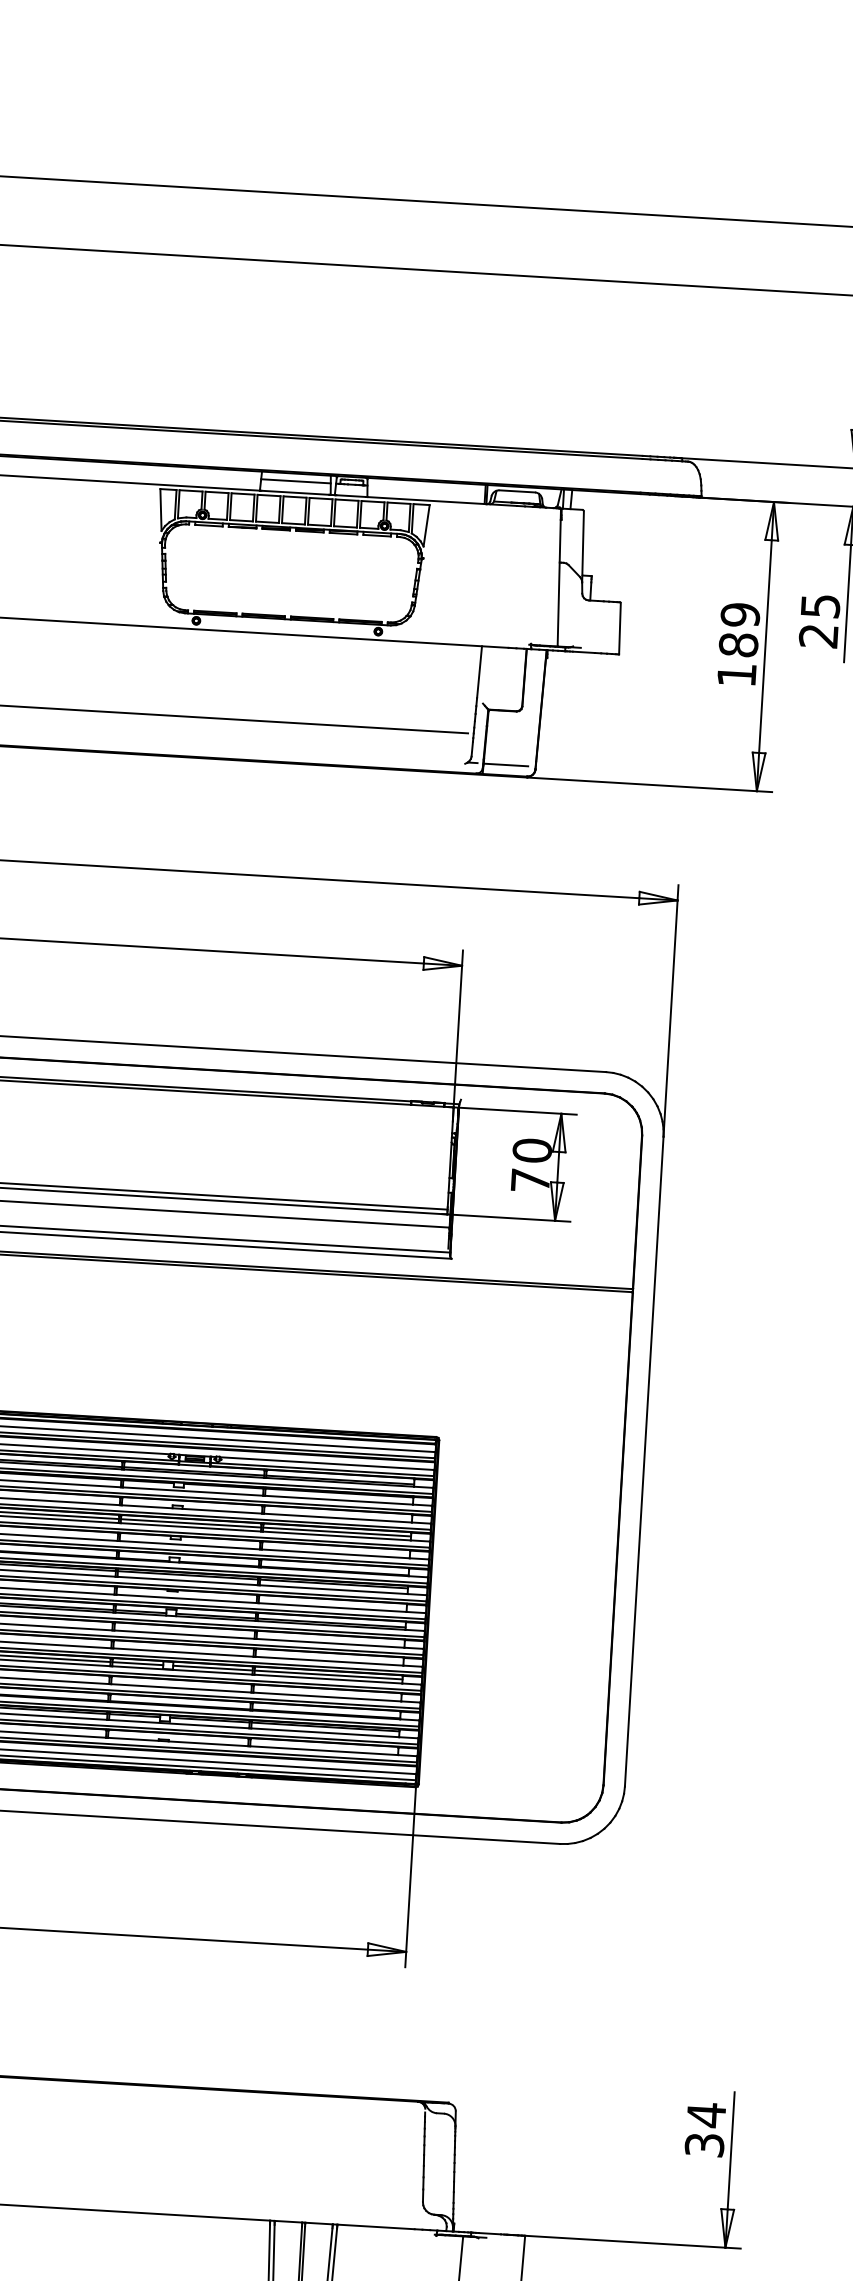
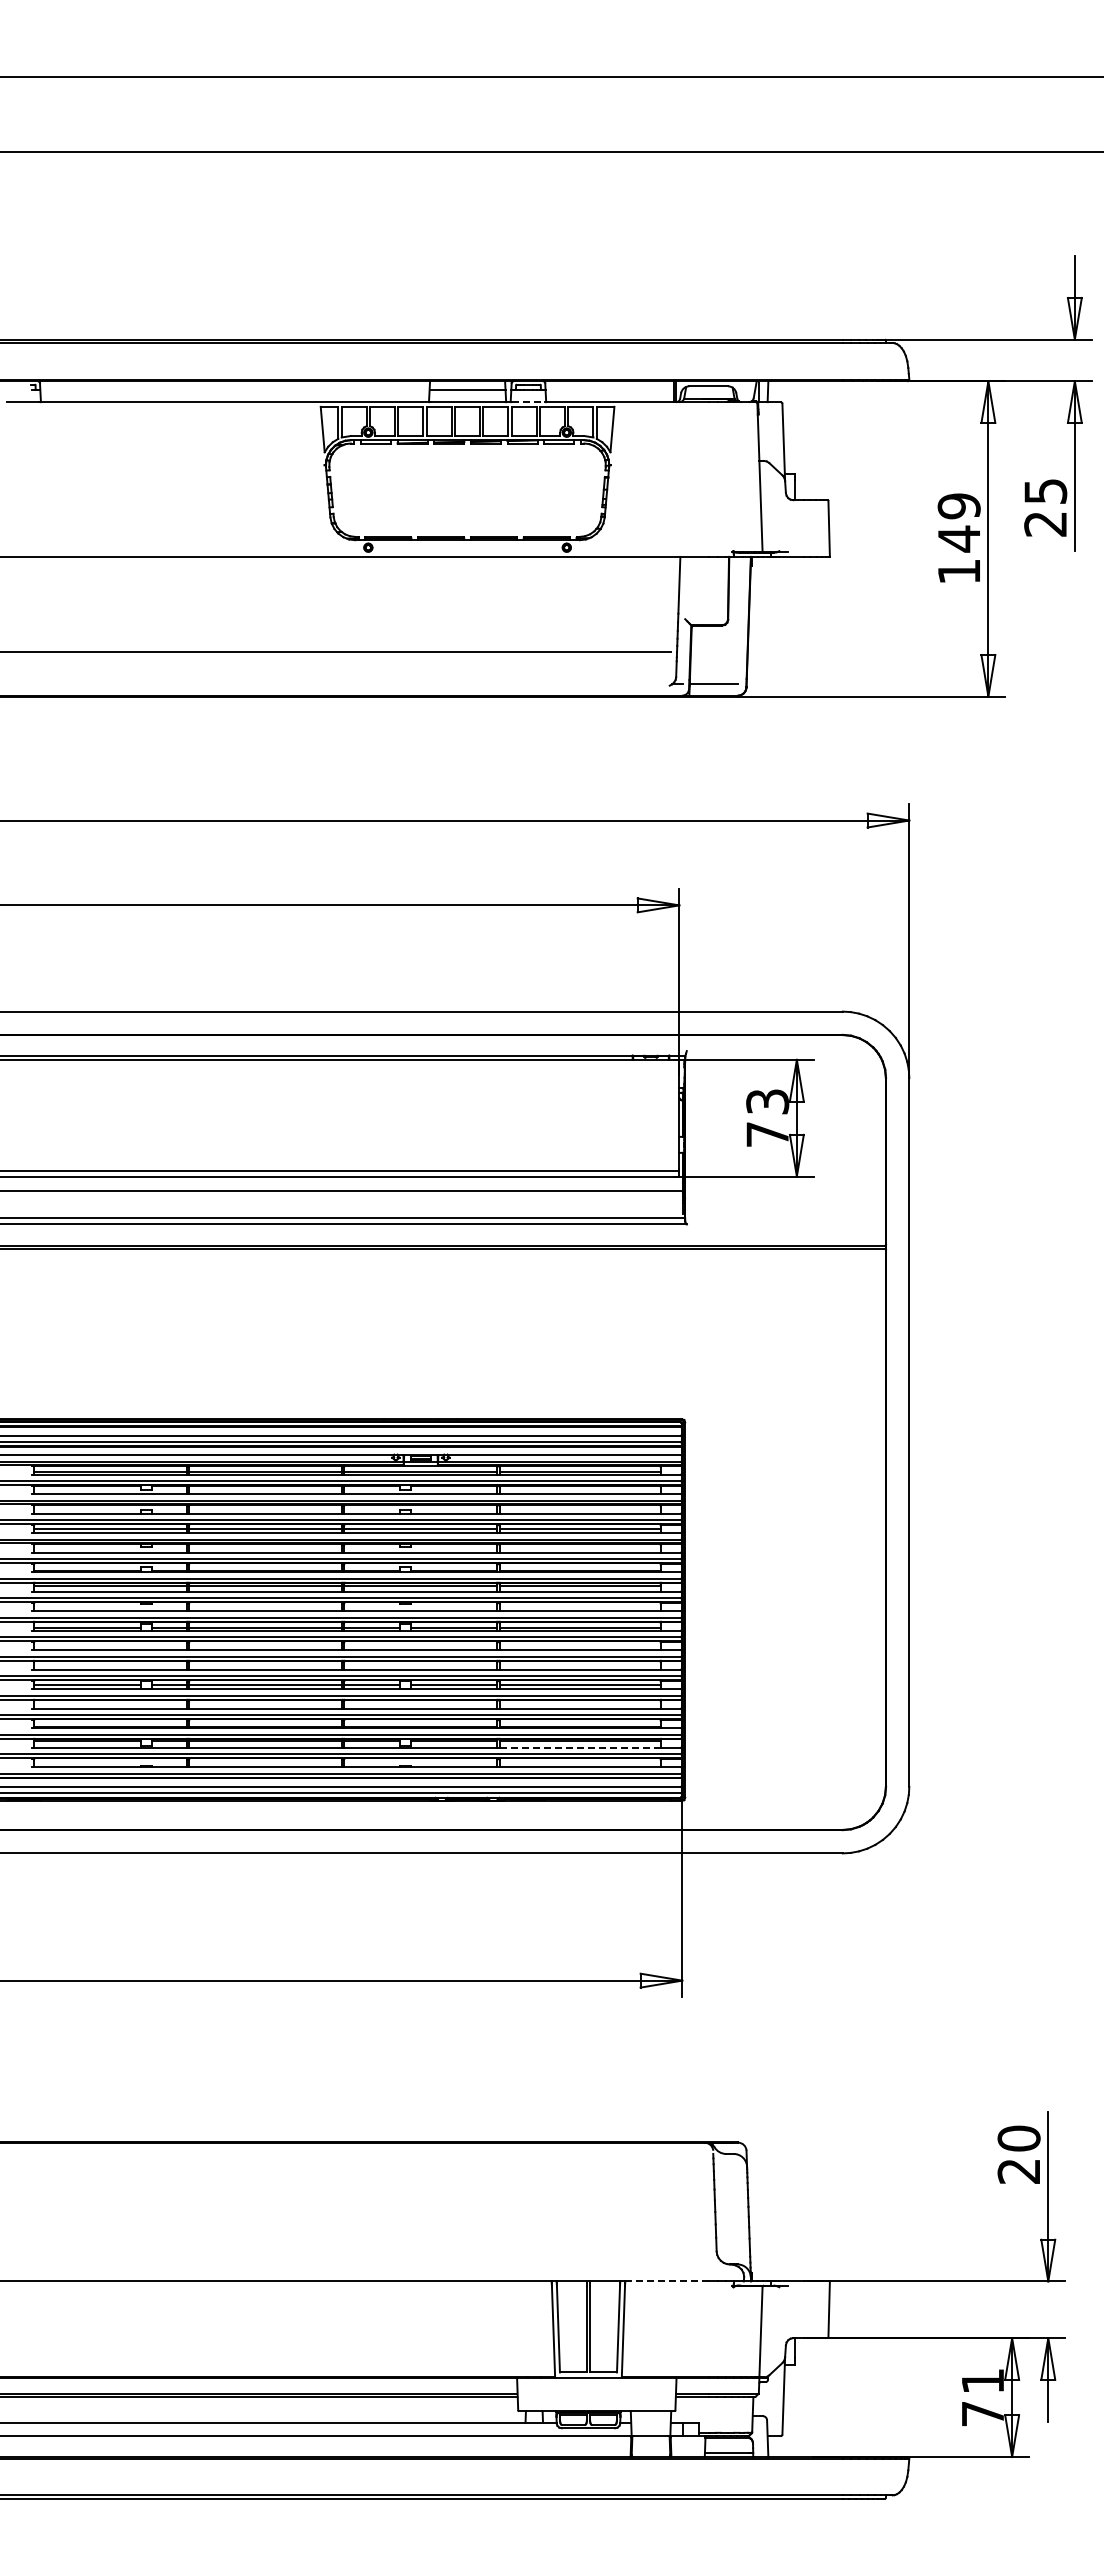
line: (351, 496) -> (528, 402), solid -> dashed
text: (738, 644) -> (958, 538), 189 -> 149
text: (532, 1150) -> (767, 1101), 70 -> 73
line: (325, 1732) -> (580, 1747), solid -> dashed
text: (705, 2129) -> (1018, 2154), 34 -> 20
line: (375, 2226) -> (666, 2281), solid -> dashed

